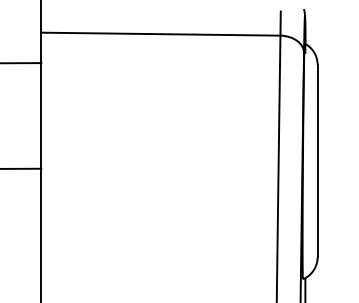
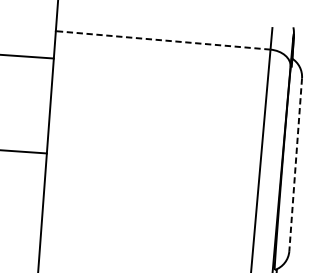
line: (160, 34) -> (162, 40), solid -> dashed
line: (317, 161) -> (295, 165), solid -> dashed

